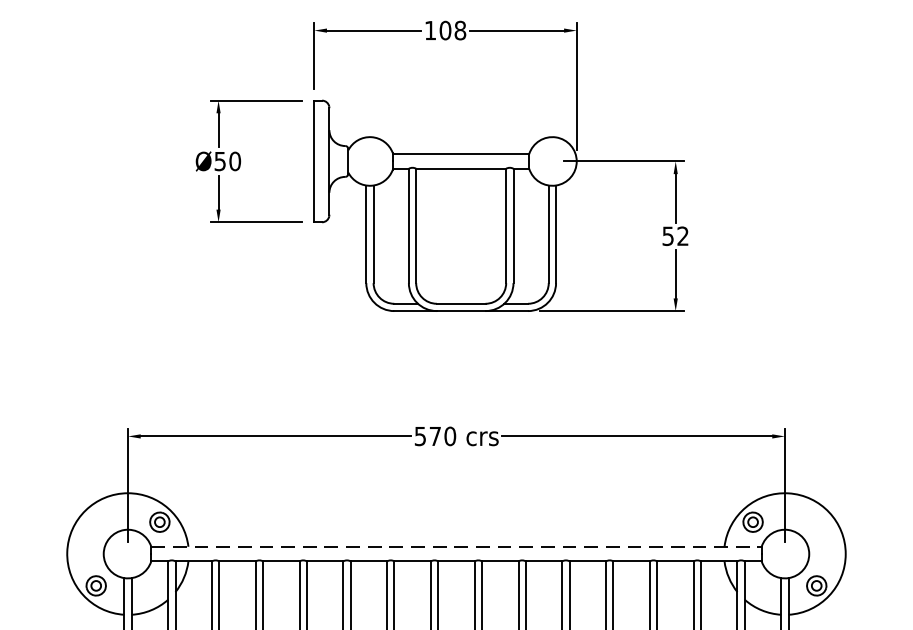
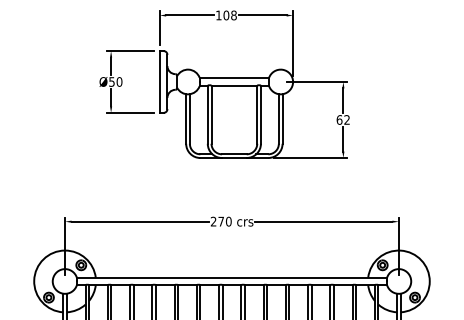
text: (668, 235) -> (339, 119), 52 -> 62
text: (420, 436) -> (213, 221), 570 -> 270
line: (457, 546) -> (232, 277), dashed -> solid

